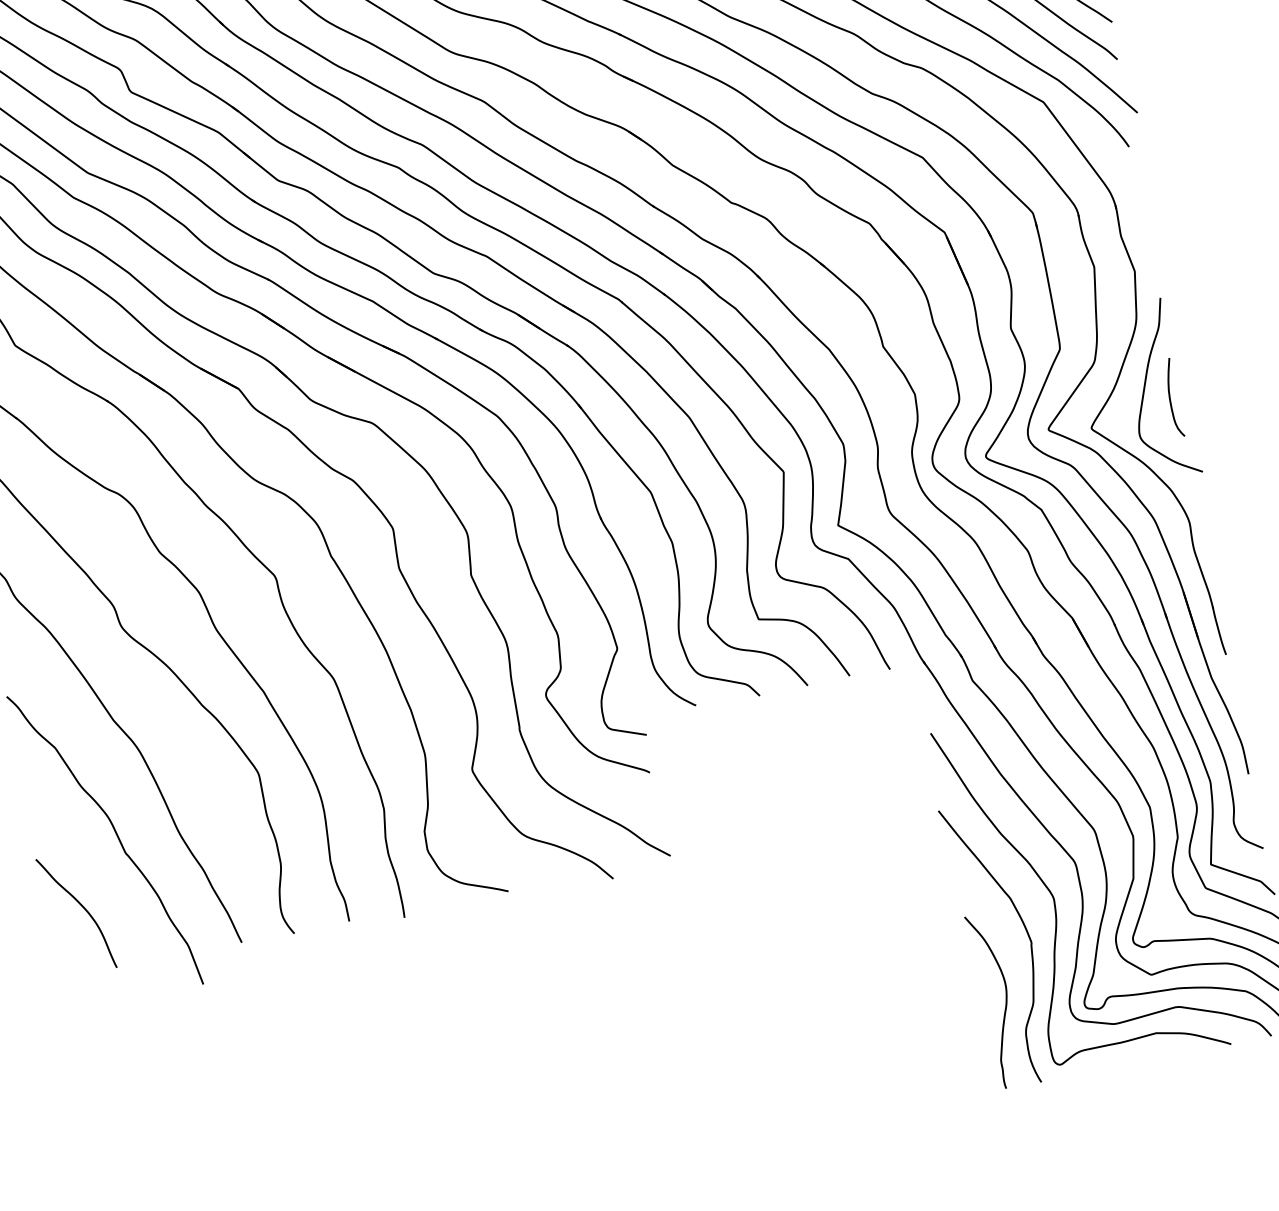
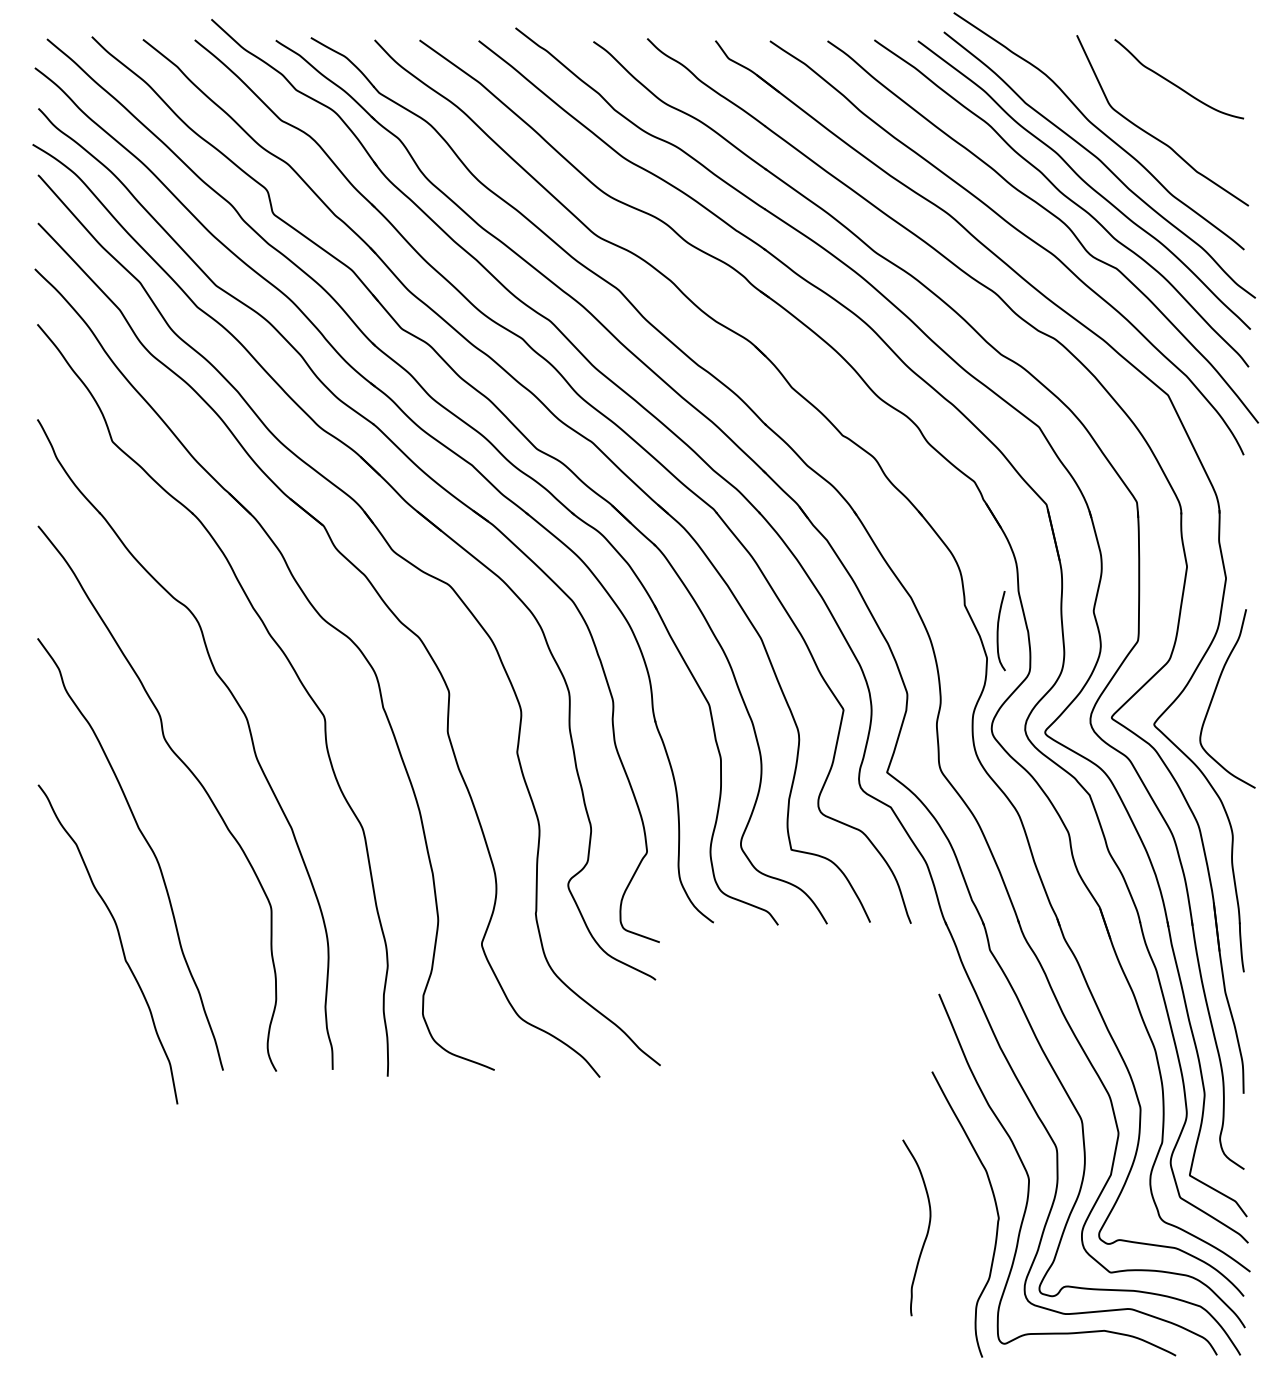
curve: (1170, 398) -> (998, 631), moved
curve: (81, 906) -> (72, 1005), removed
curve: (1005, 999) -> (927, 1228), moved

